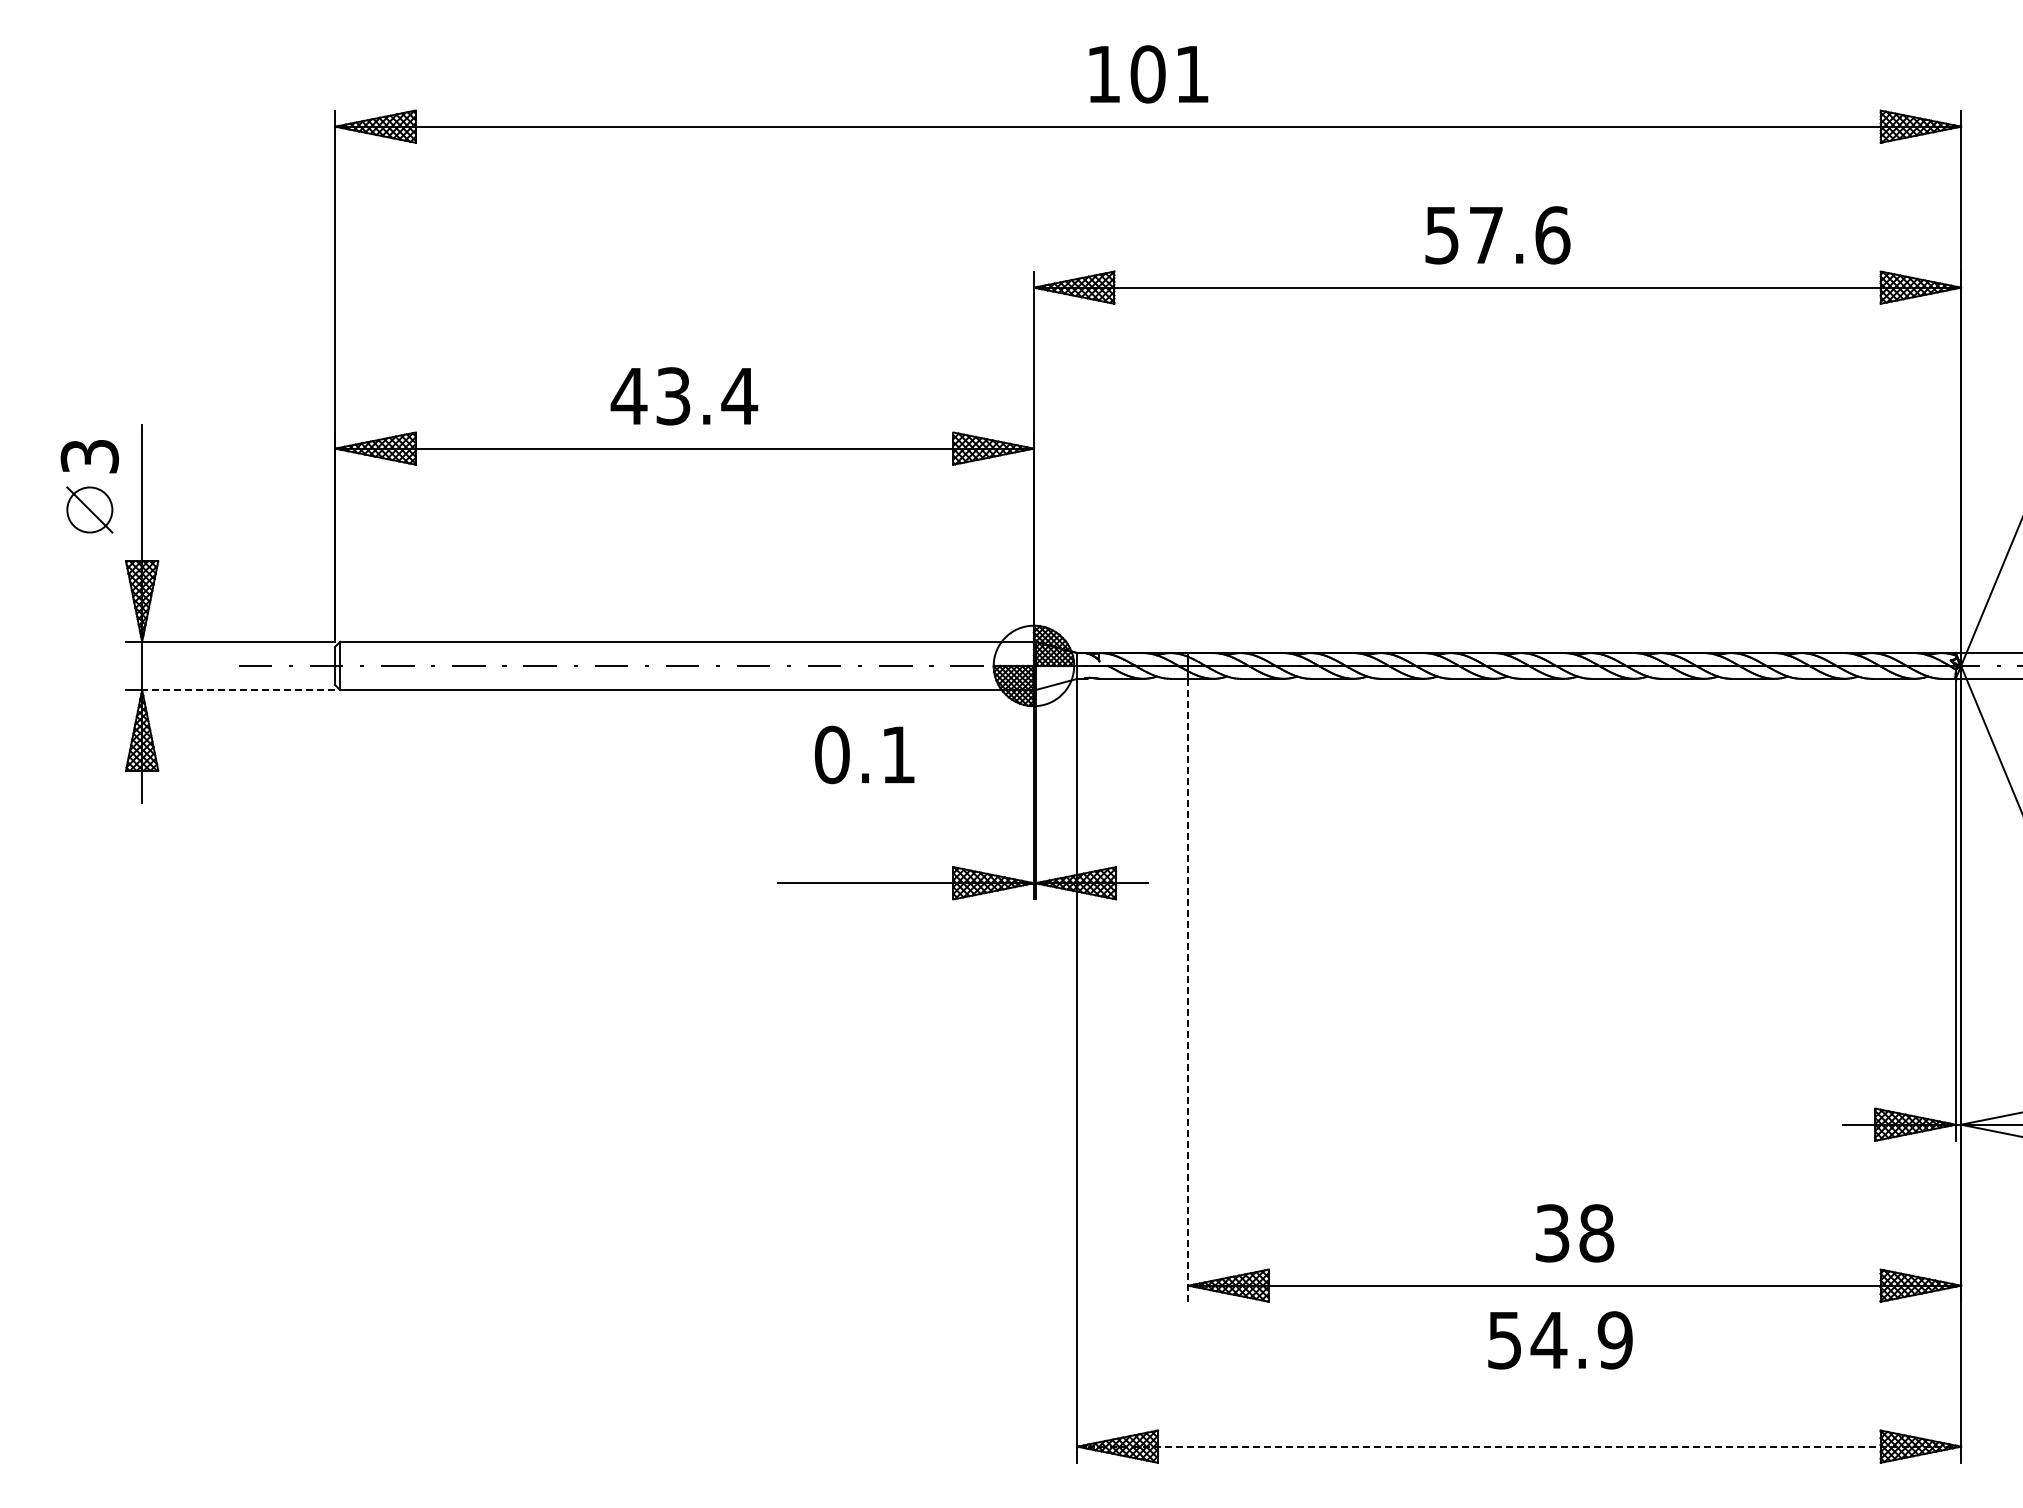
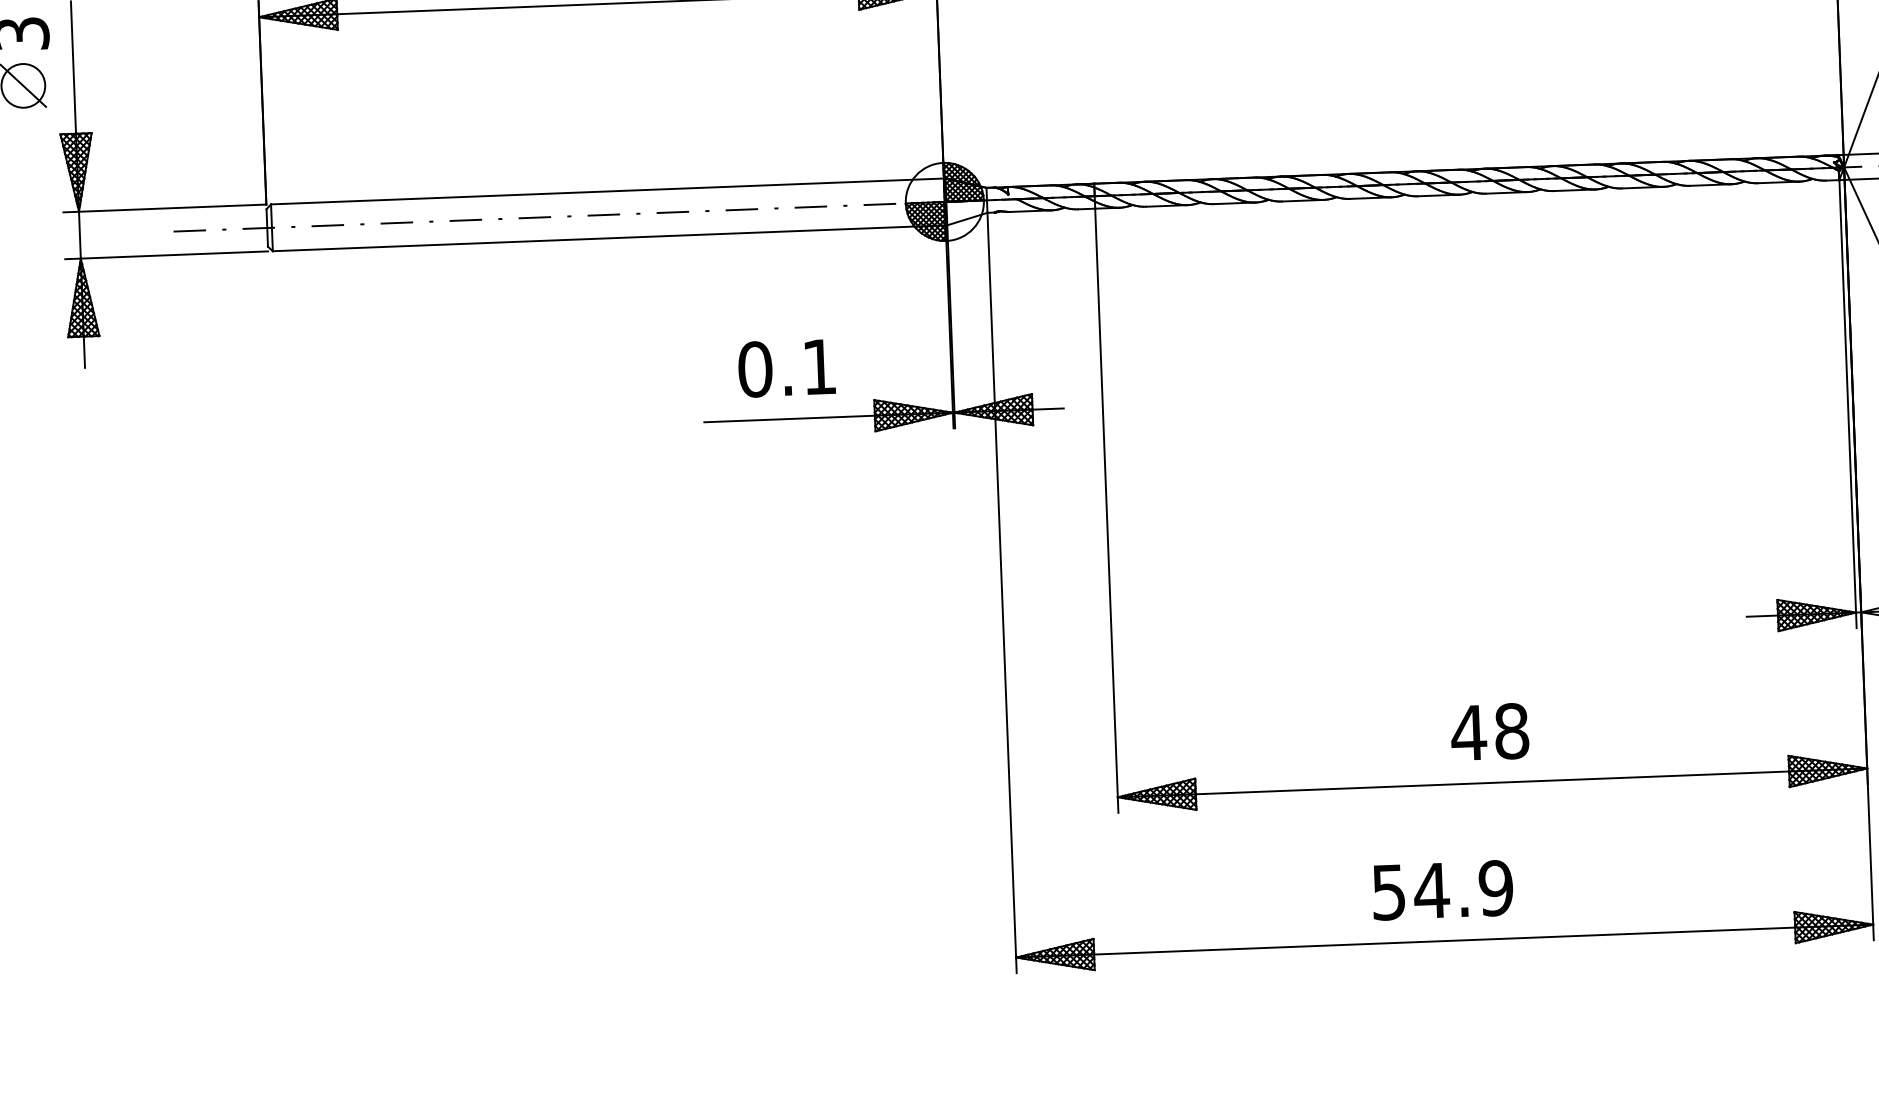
line: (238, 690) -> (174, 255), dashed -> solid
text: (864, 754) -> (786, 367), moved
line: (1188, 990) -> (1106, 510), dashed -> solid
text: (1552, 1233) -> (1468, 733), 38 -> 48
text: (1560, 1340) -> (1442, 890), moved
line: (1519, 1446) -> (1444, 940), dashed -> solid

